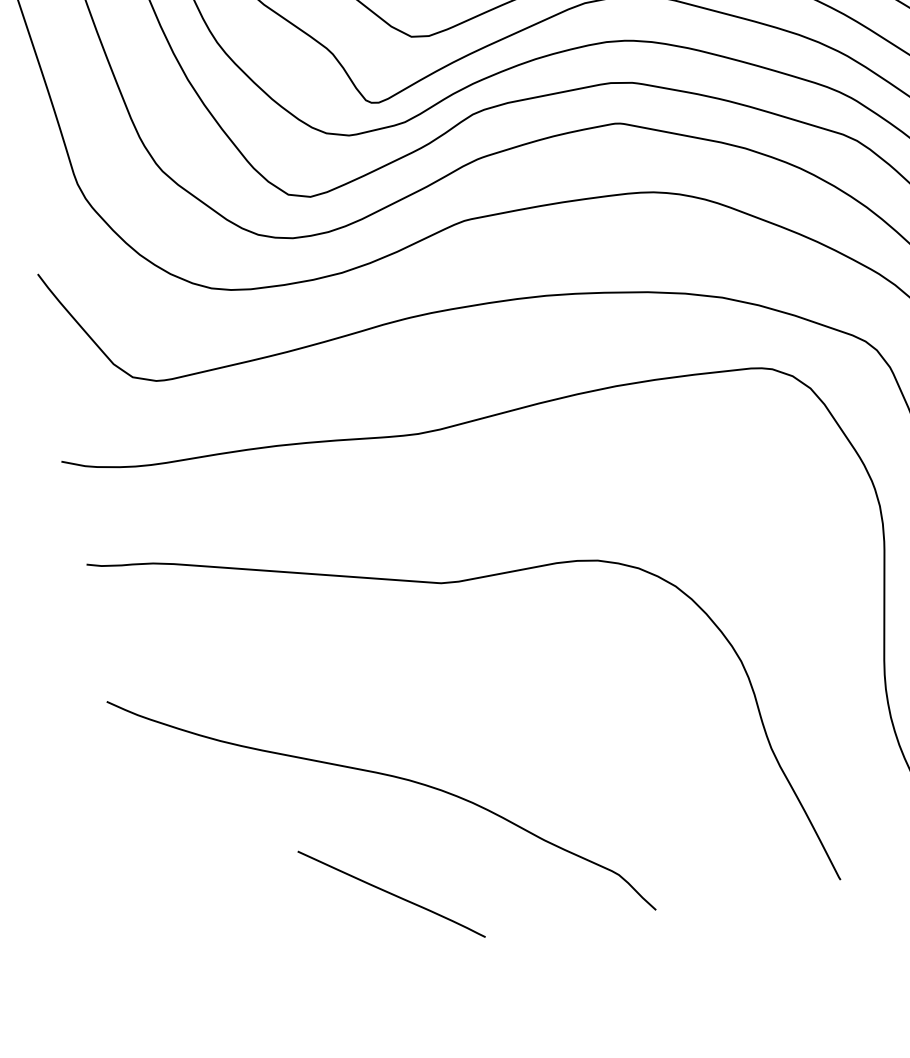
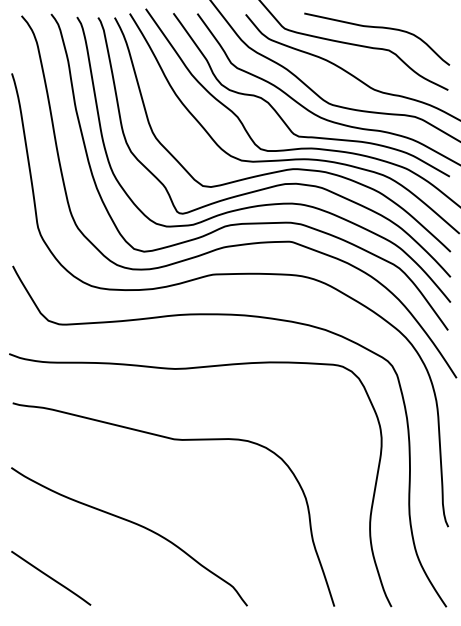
line: (392, 894) -> (51, 578), moved

